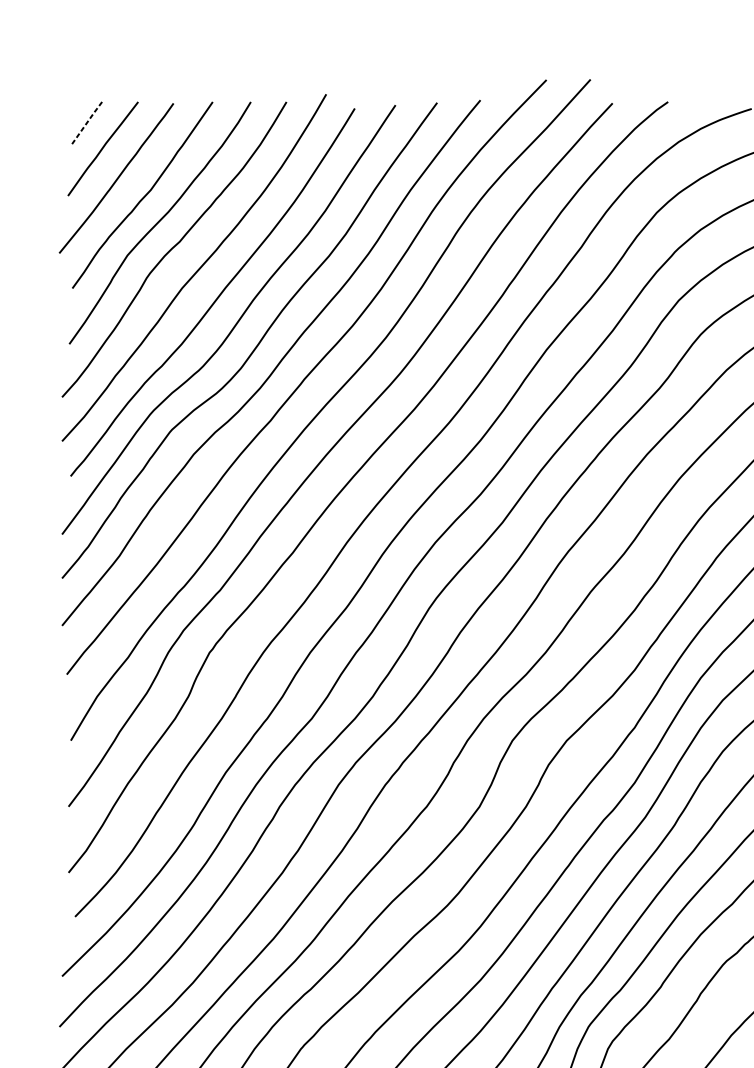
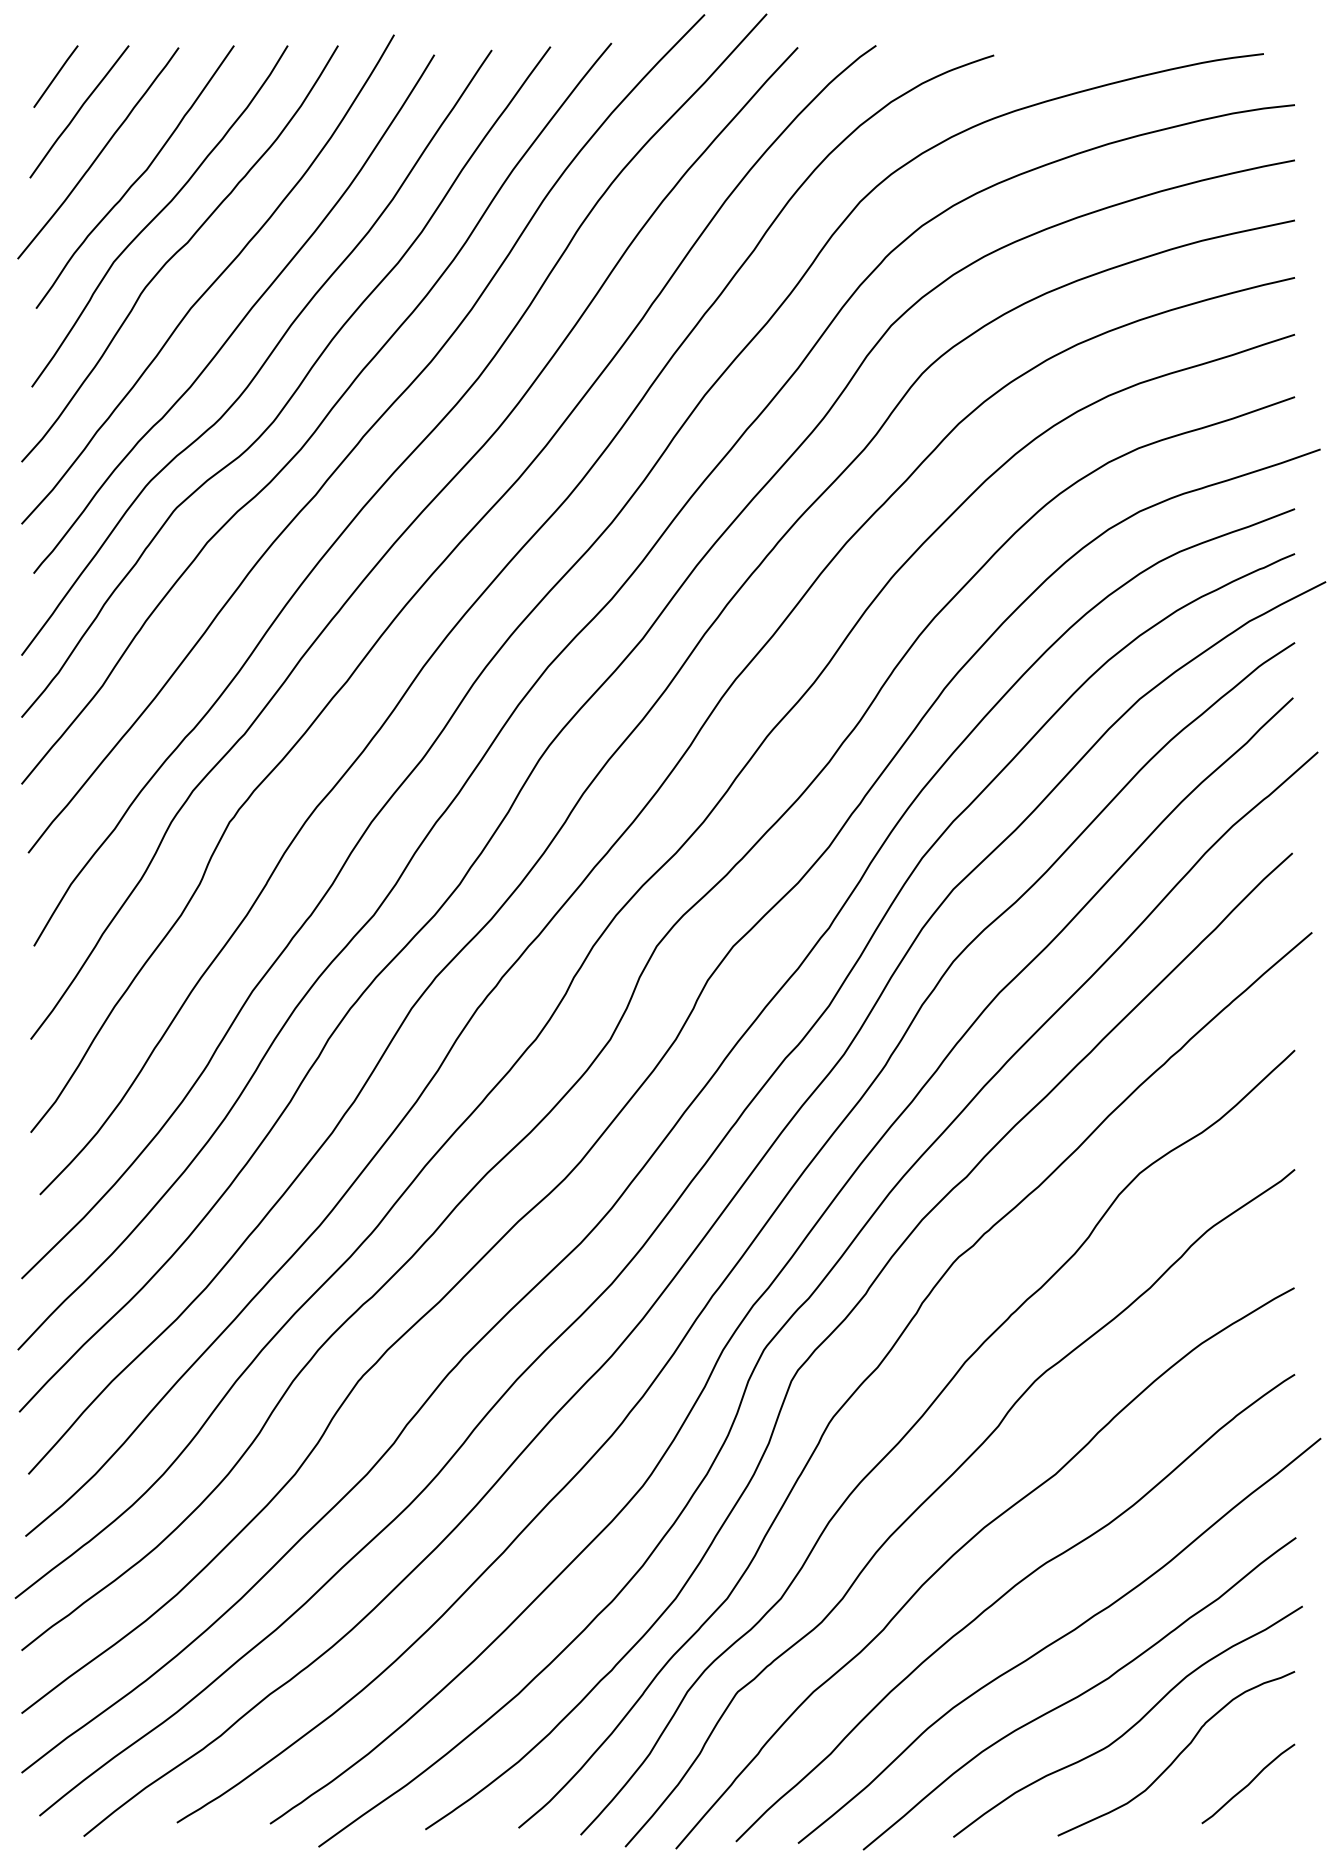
line: (86, 123) -> (55, 76), dashed -> solid

